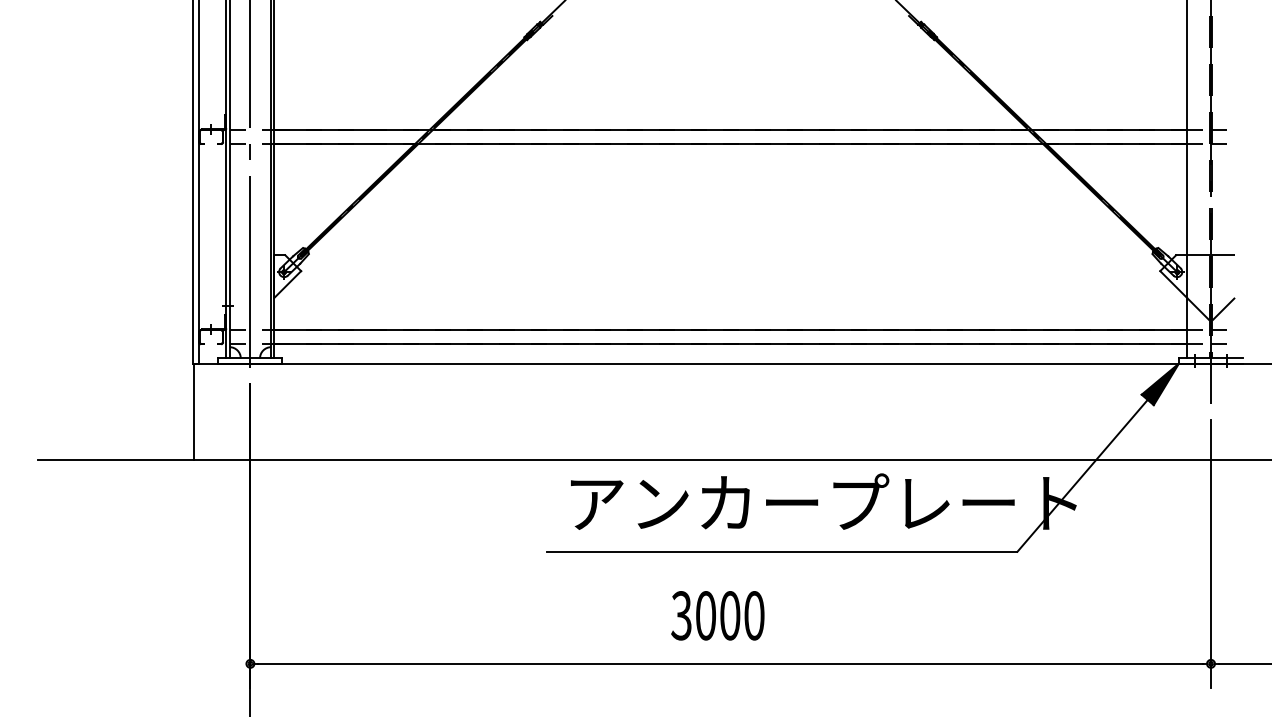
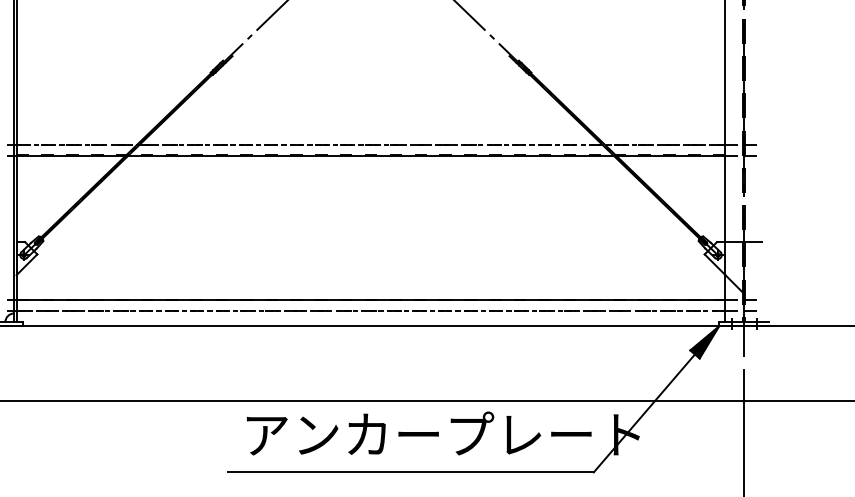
line: (731, 129) -> (371, 144), solid -> dashed
line: (1223, 308) -> (753, 283), removed
line: (730, 344) -> (370, 311), solid -> dashed

